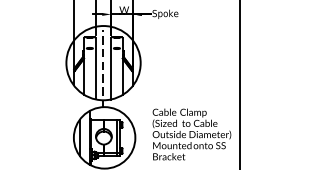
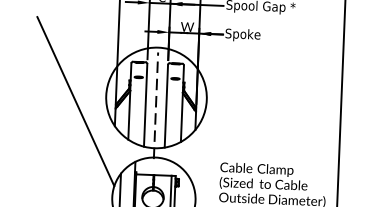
line: (44, 68) -> (76, 101), added

